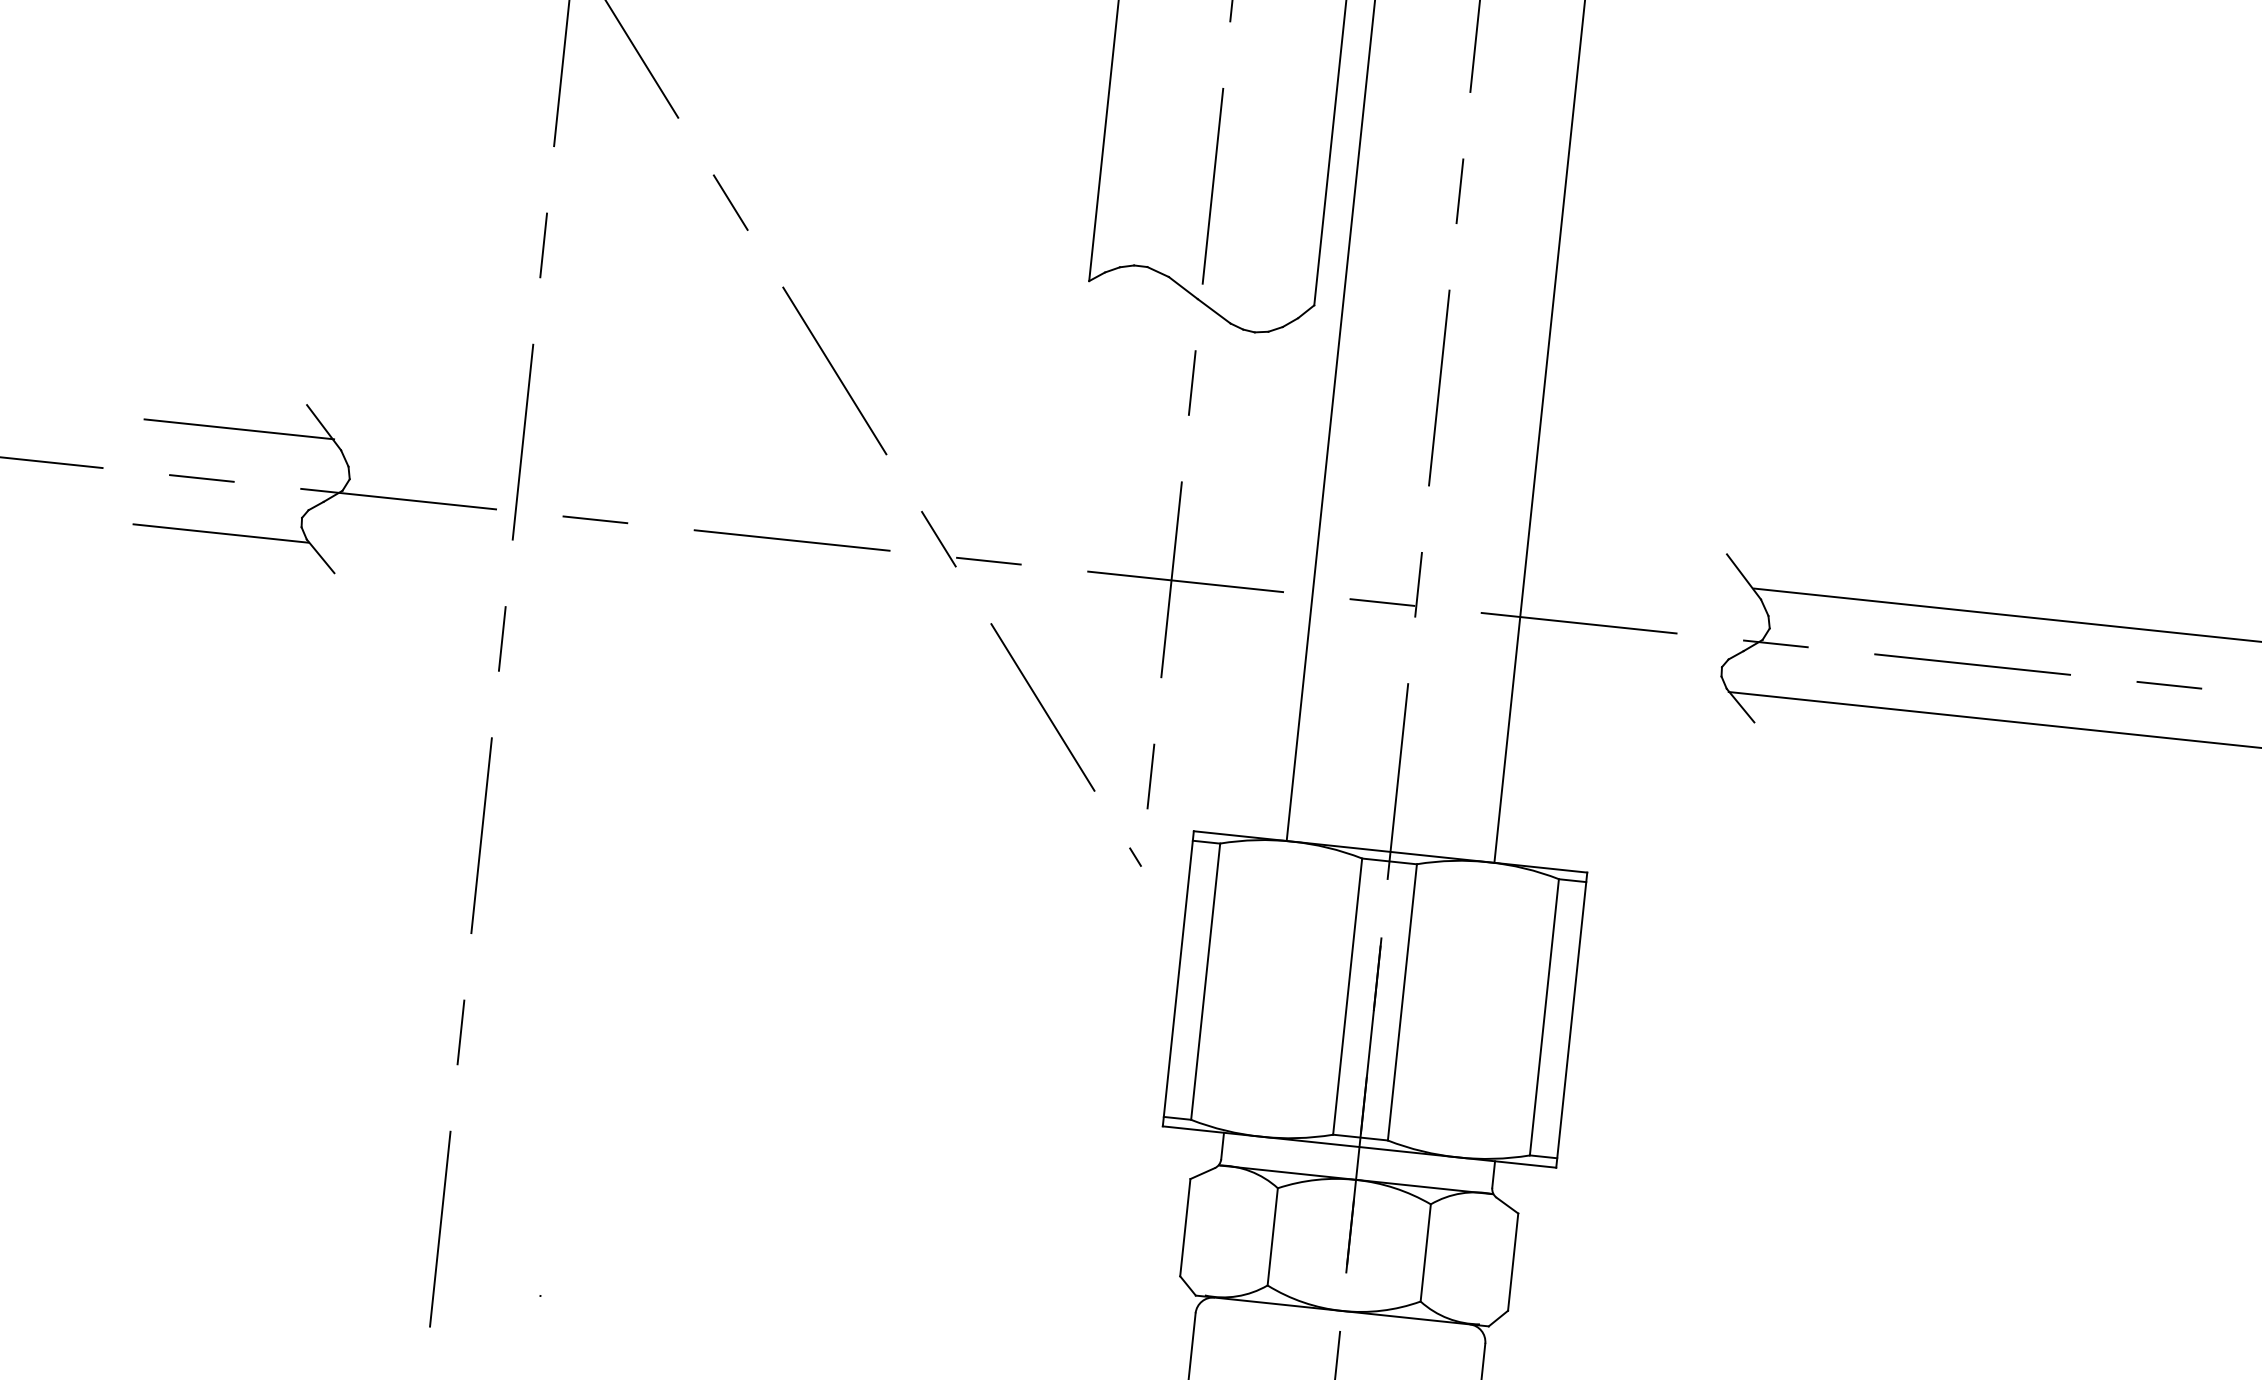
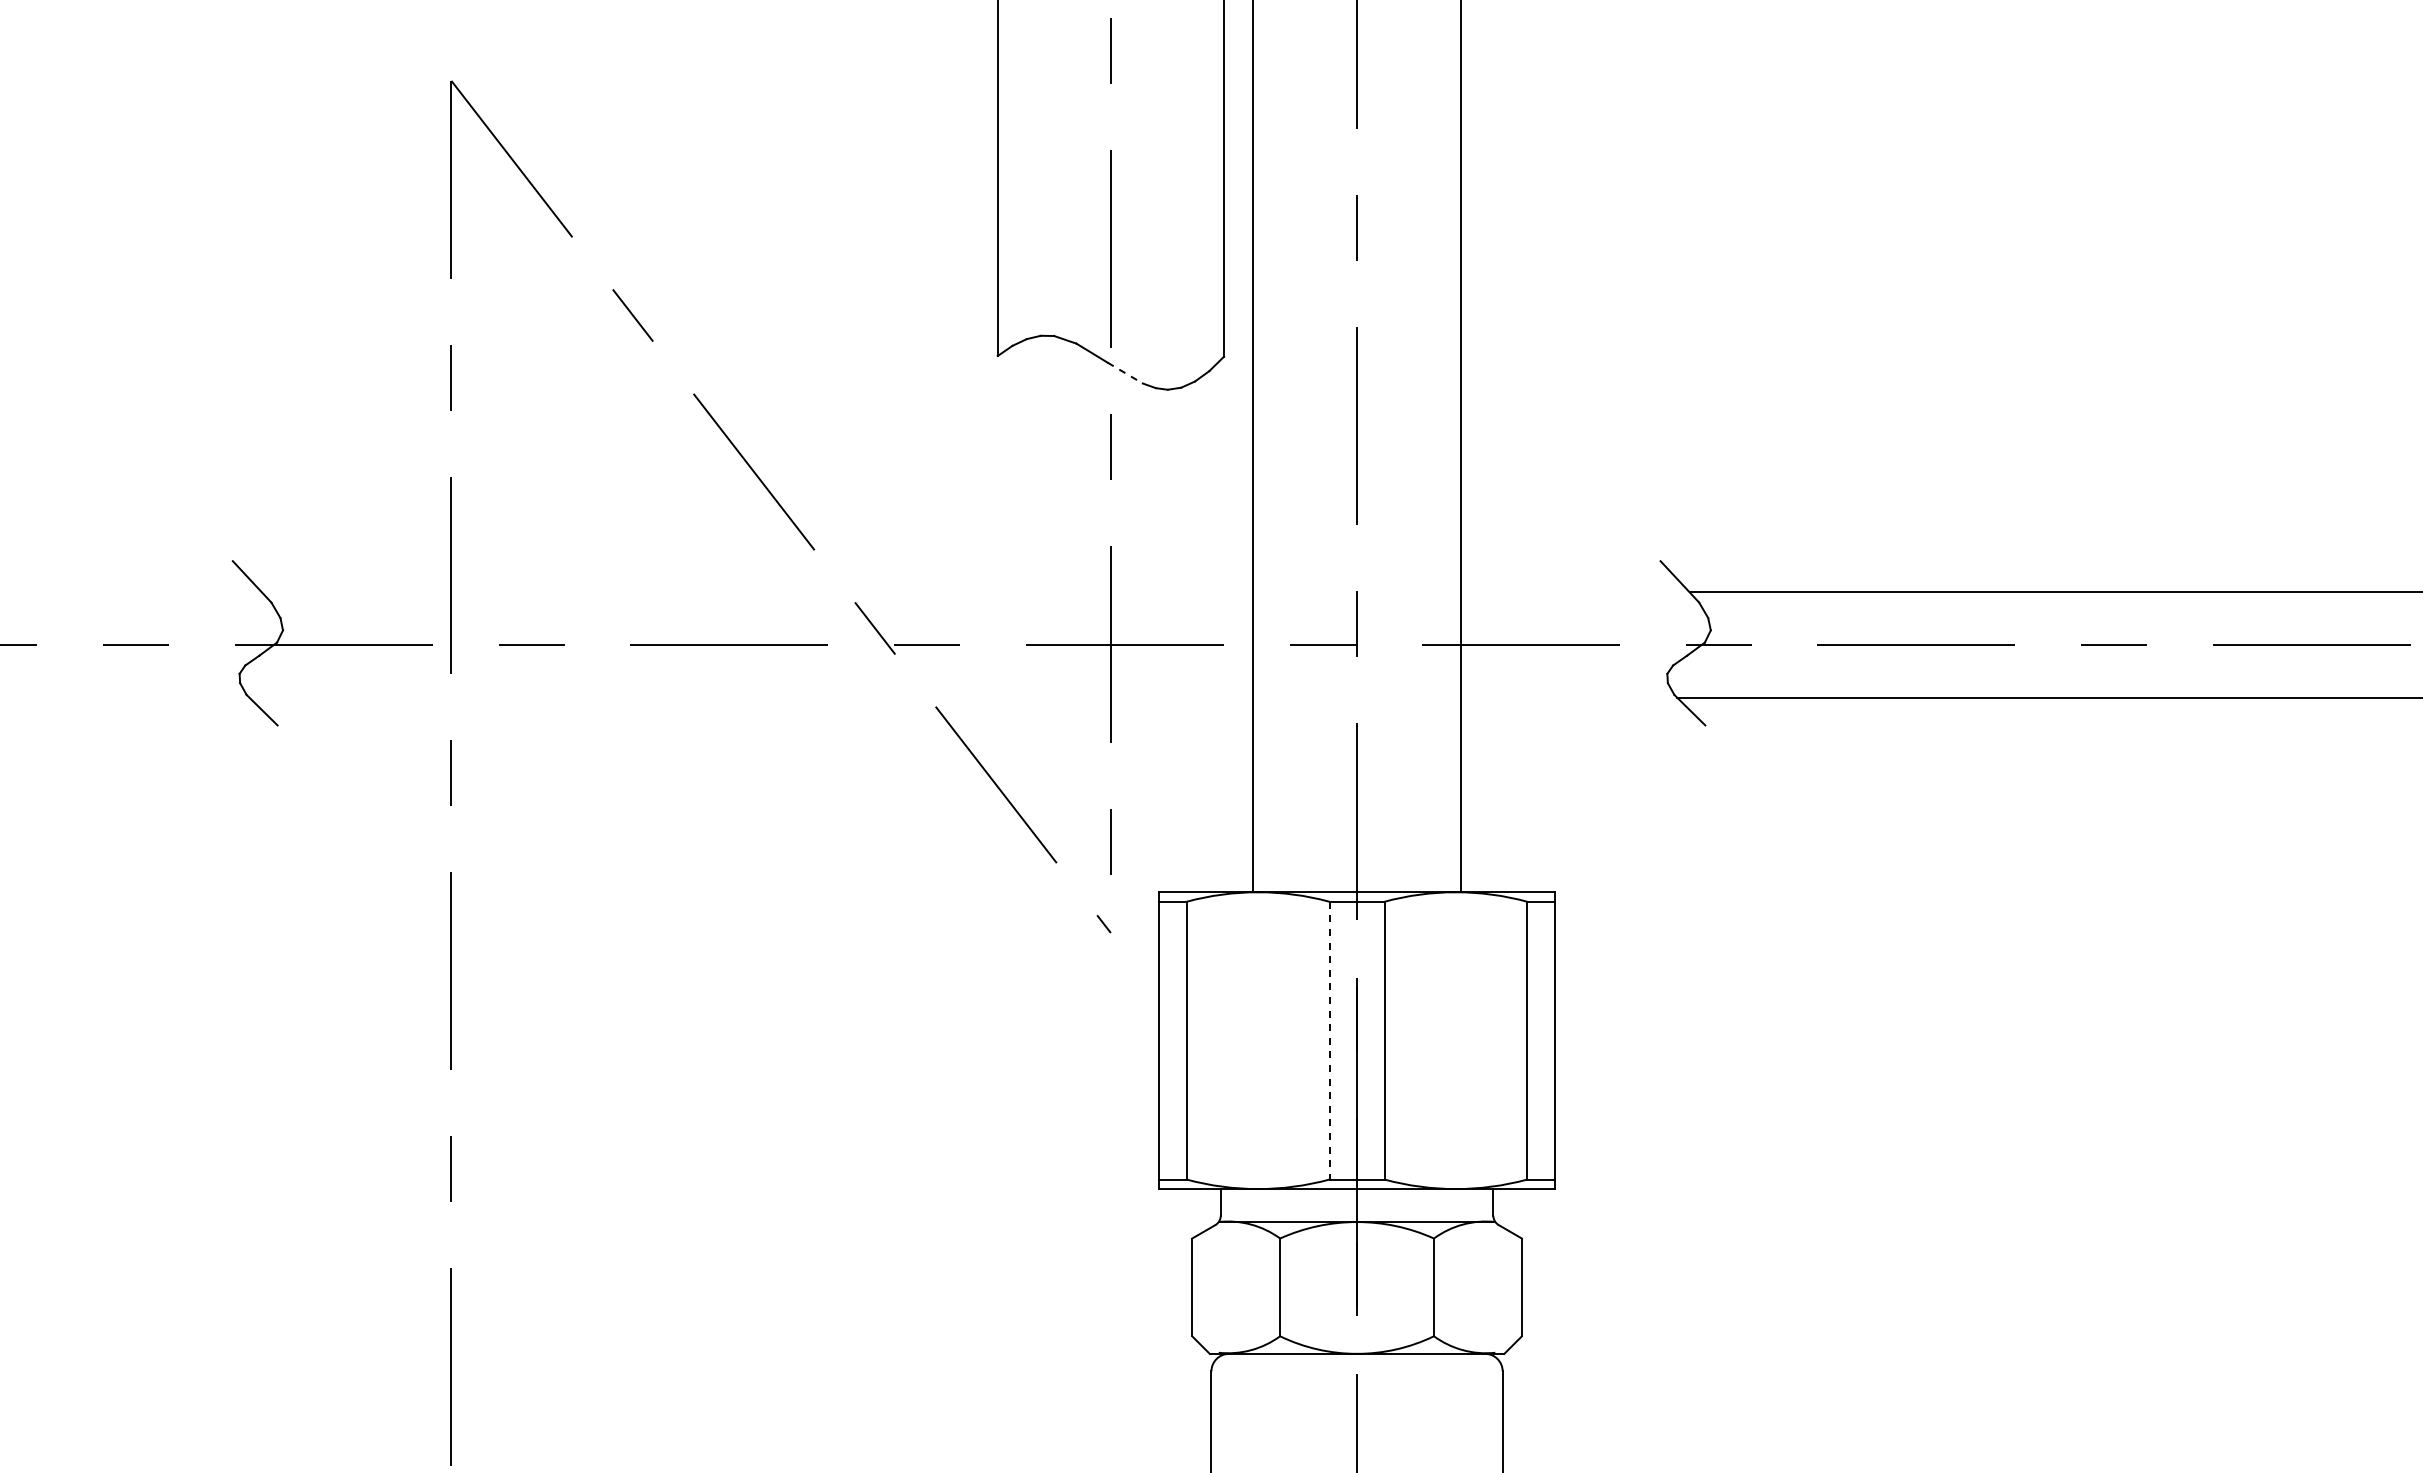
line: (1214, 311) -> (1125, 373), solid -> dashed
line: (238, 429) -> (167, 592), removed
line: (220, 533) -> (160, 697), removed
line: (1347, 996) -> (1329, 1040), solid -> dashed

